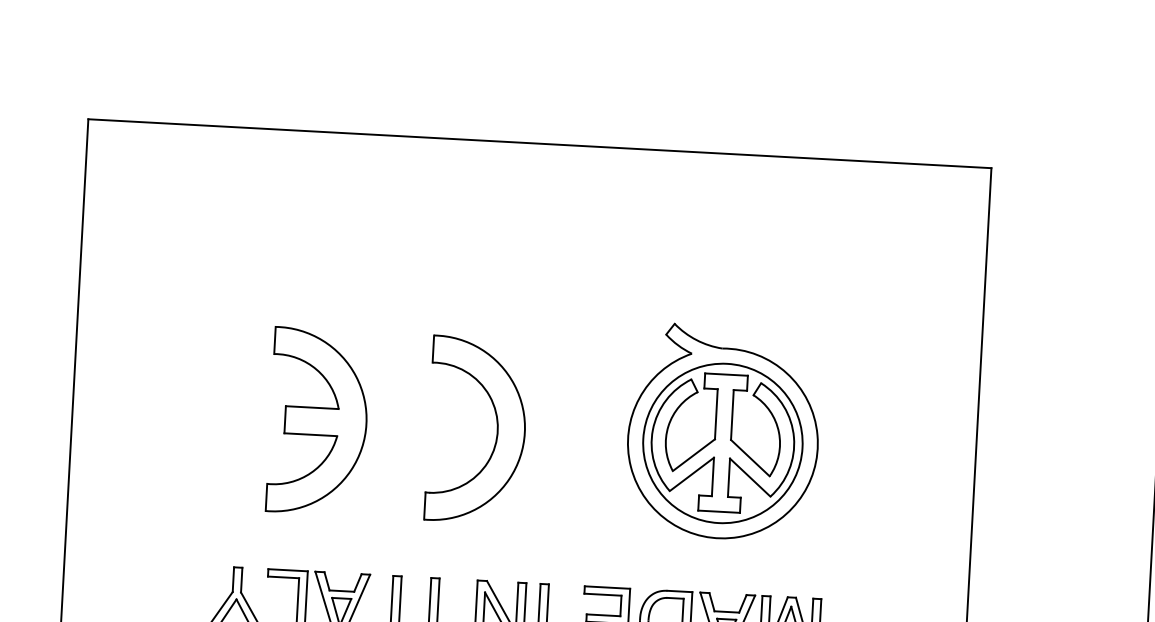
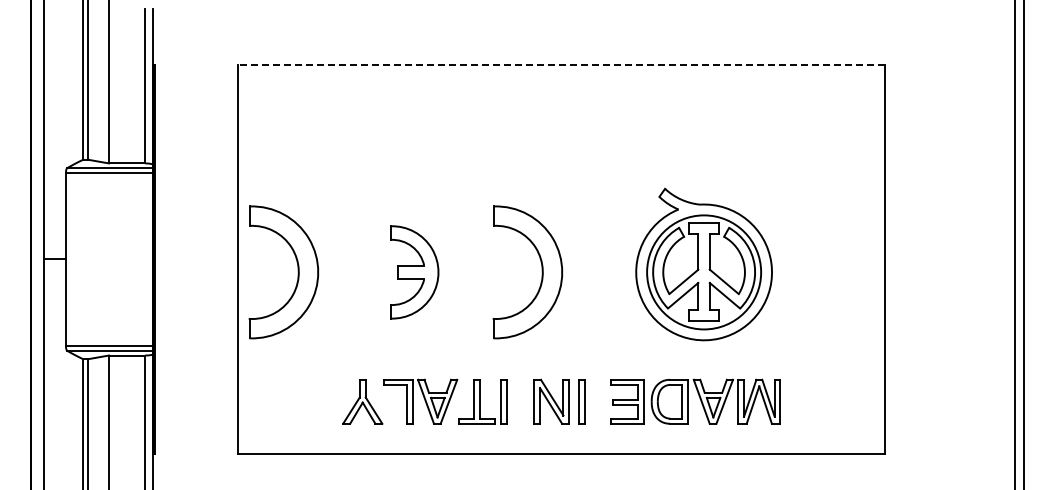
line: (539, 143) -> (561, 65), solid -> dashed
part: (155, 412) -> (297, 272), added
part: (318, 421) -> (414, 272), size x0.7

